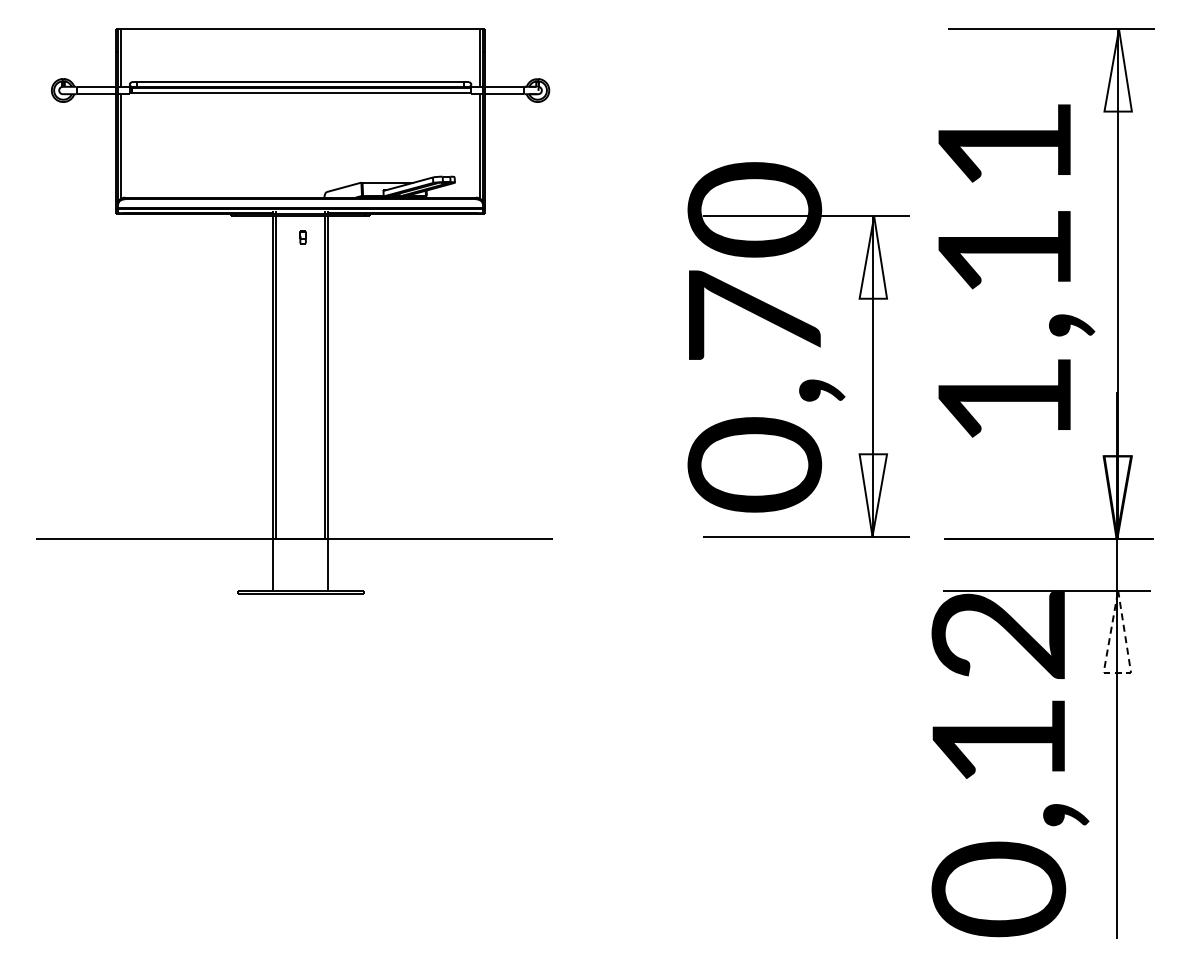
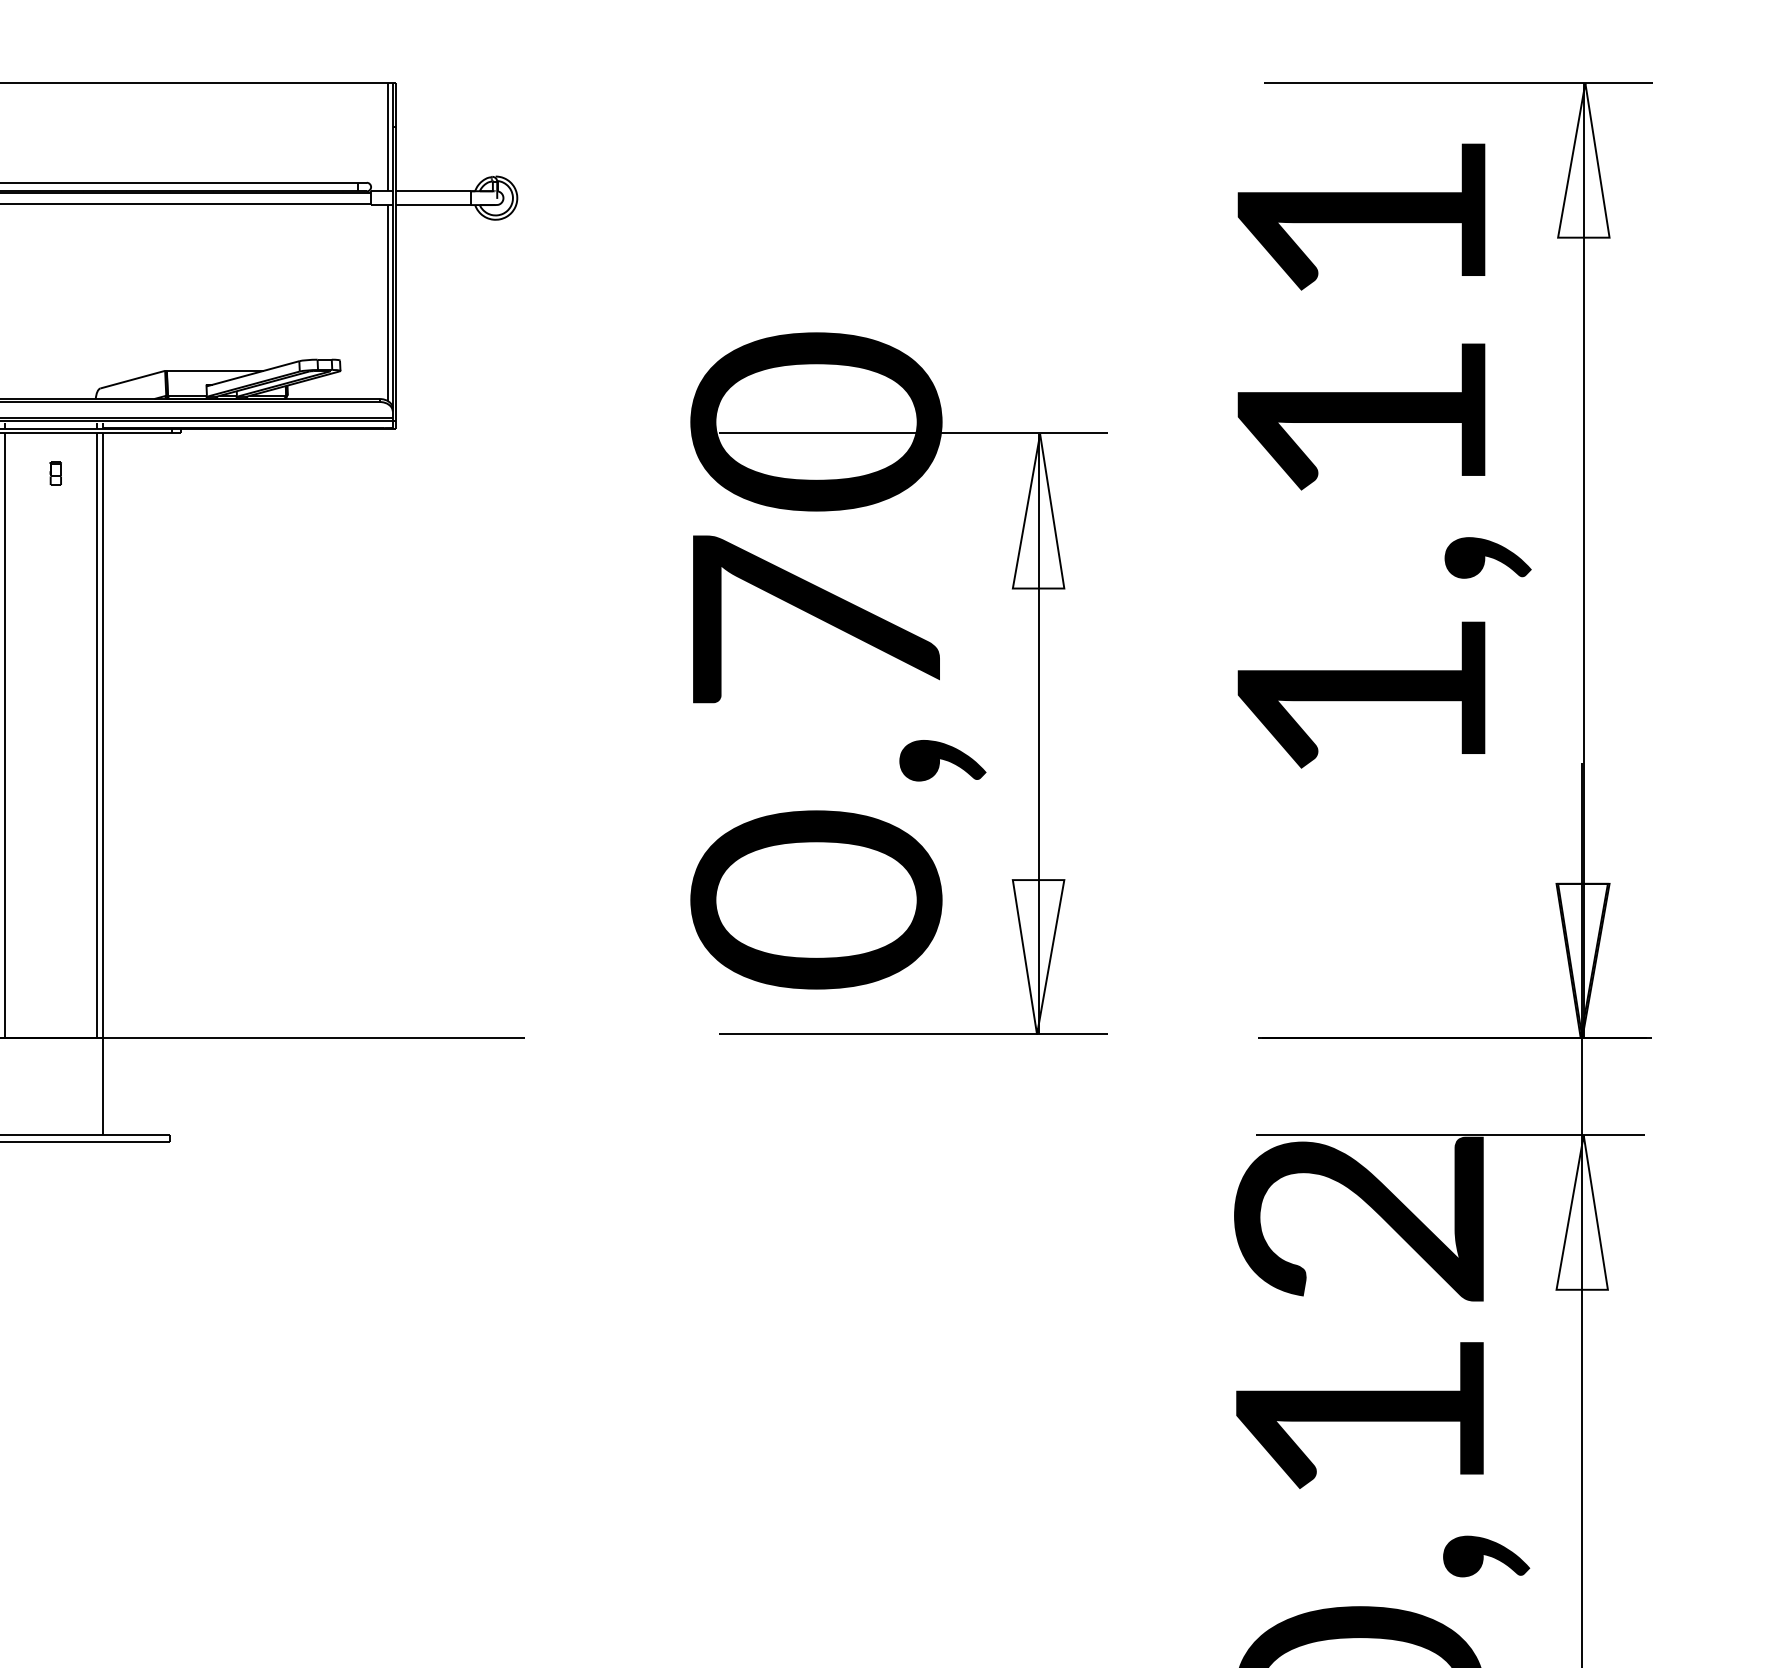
text: (1016, 270) -> (1383, 454), moved
part: (804, 339) -> (909, 664), moved
line: (1117, 672) -> (1582, 1289), dashed -> solid

